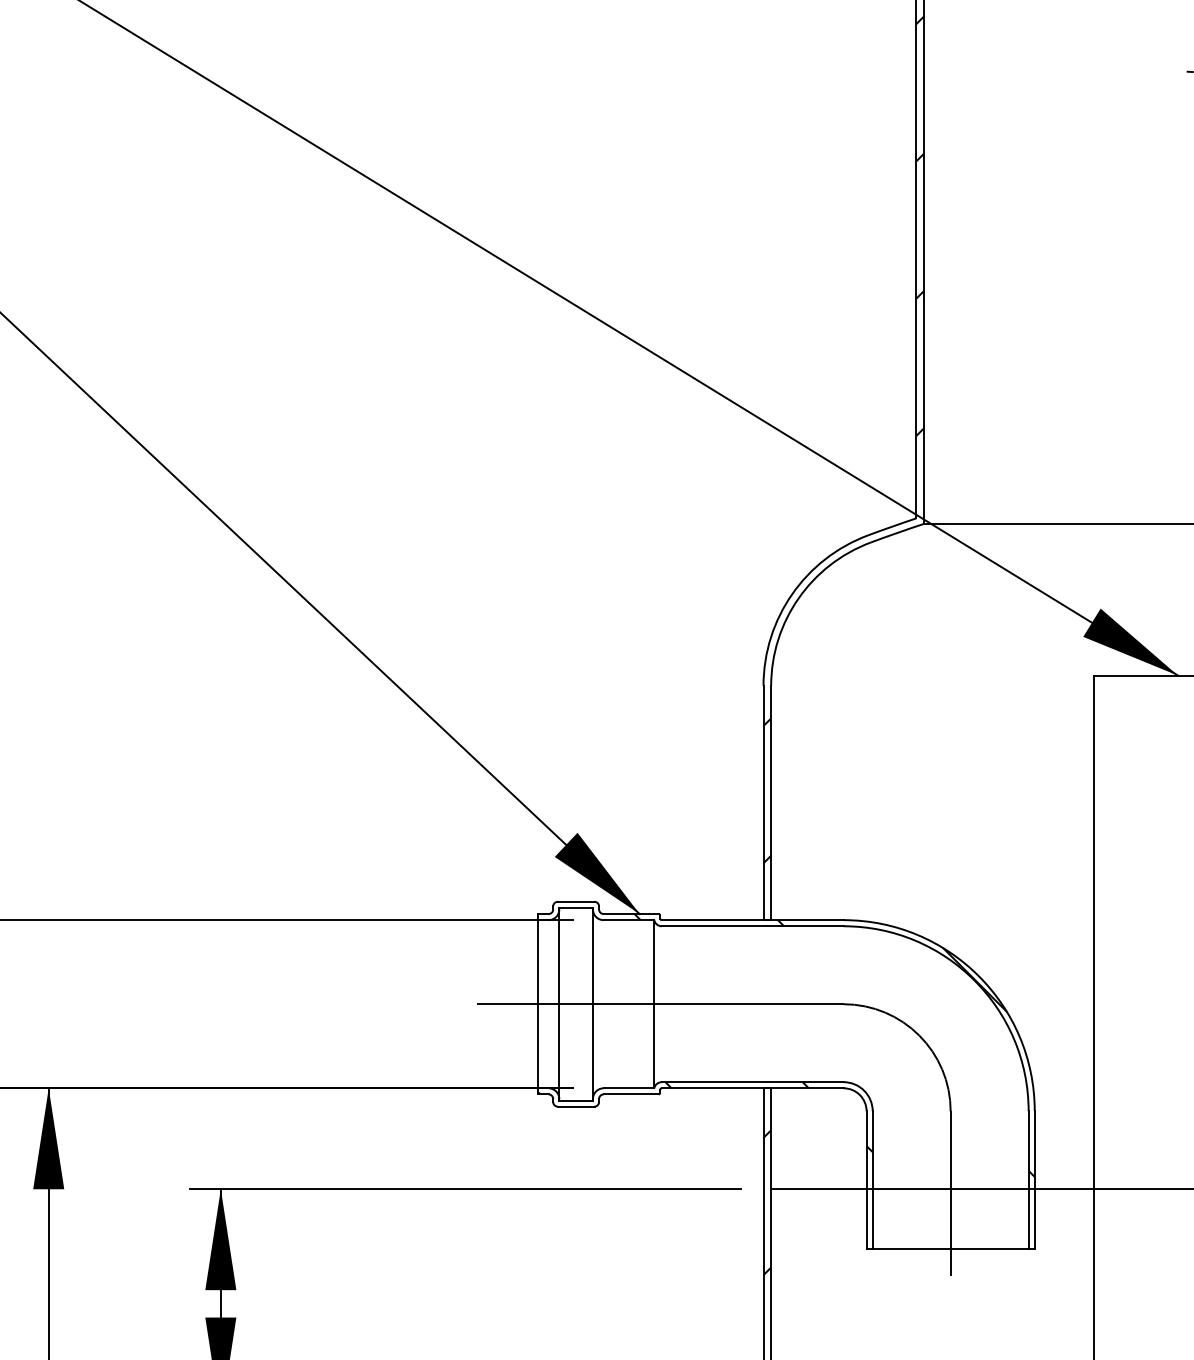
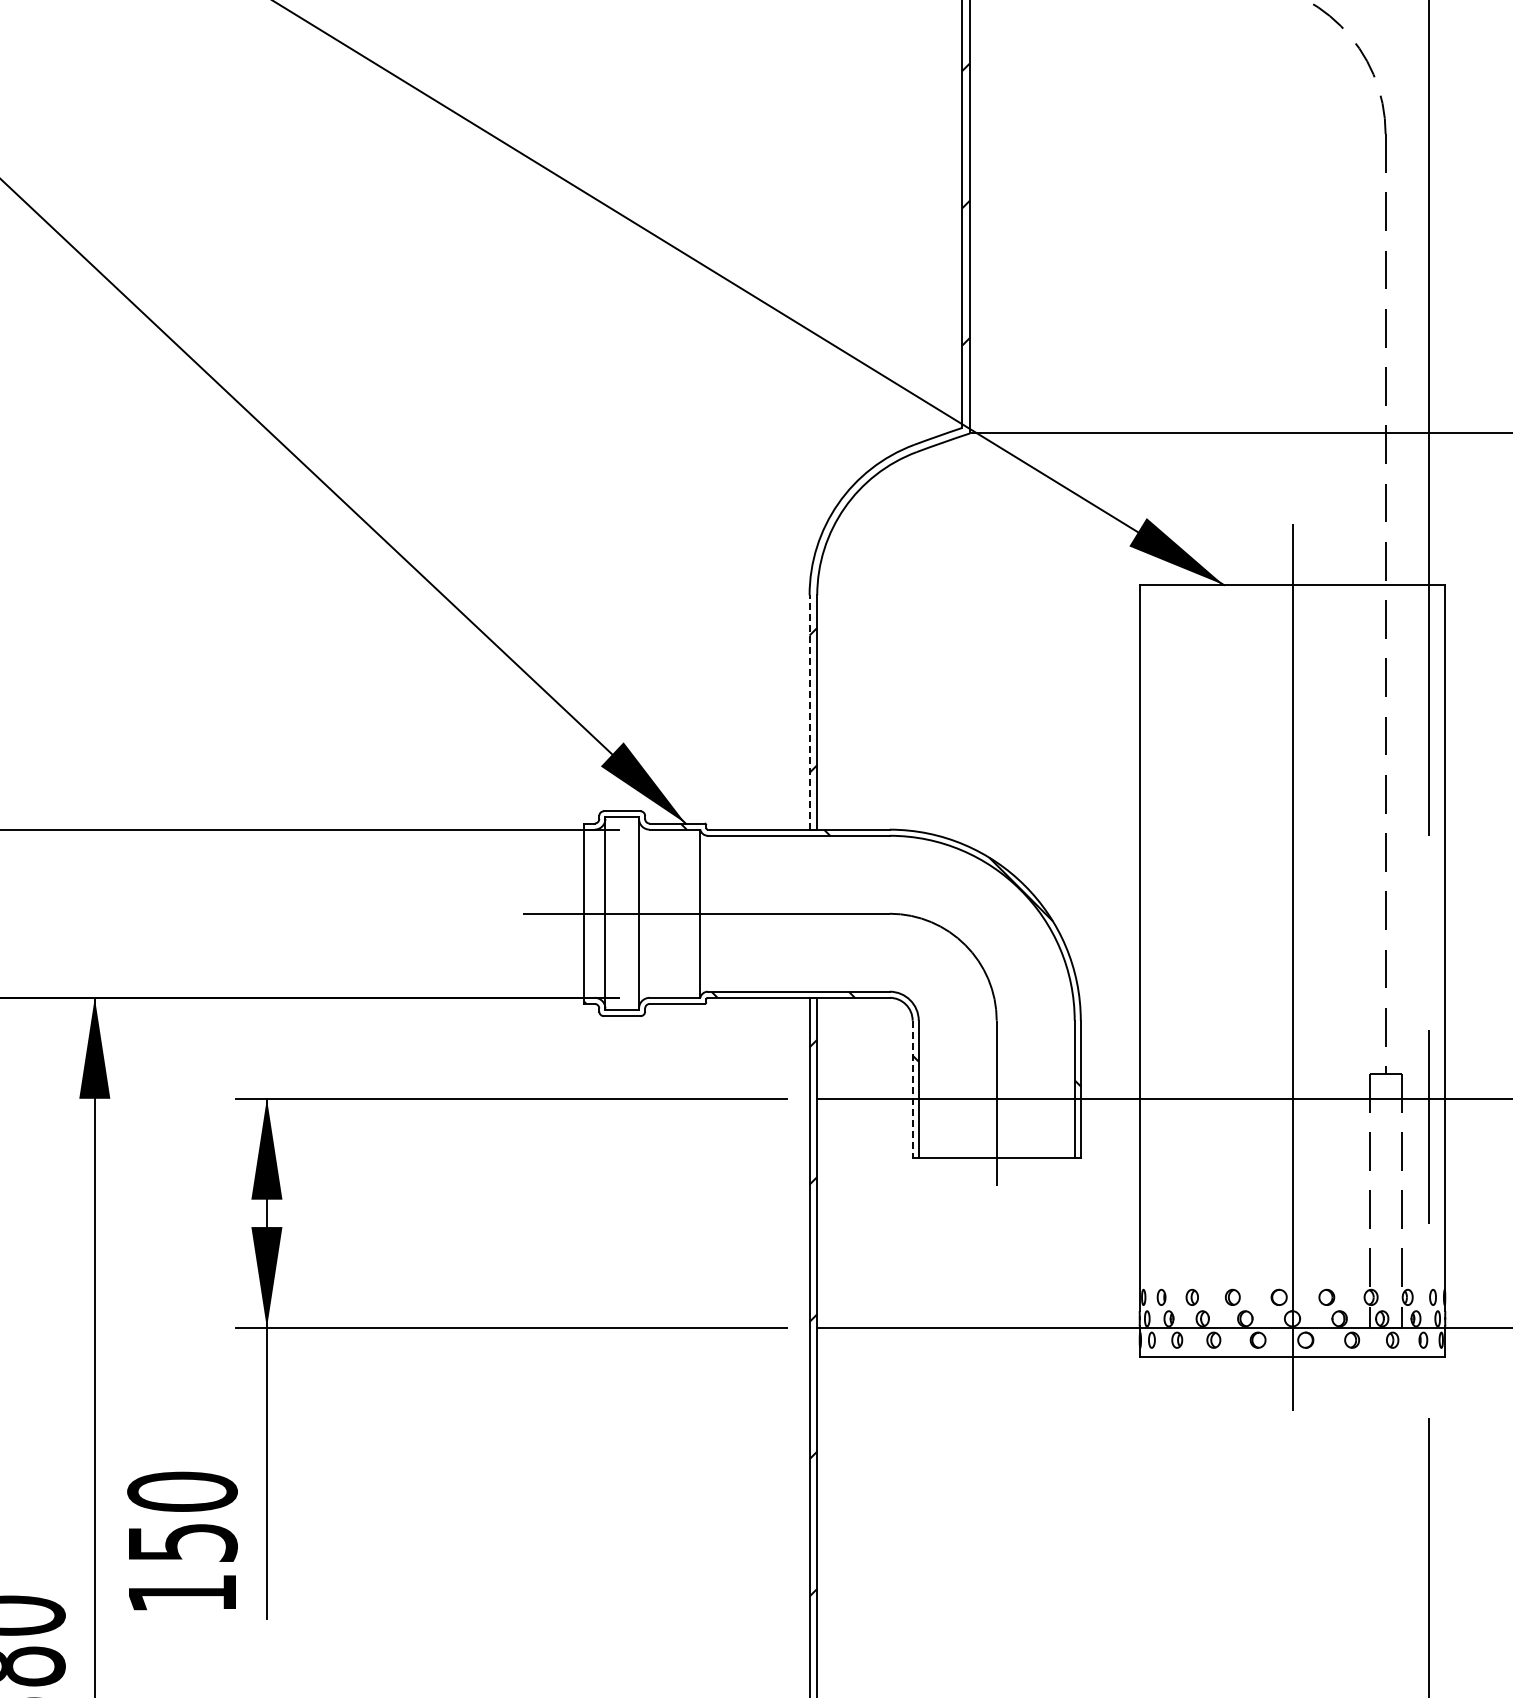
line: (763, 802) -> (809, 712), solid -> dashed
line: (866, 1179) -> (912, 1089), solid -> dashed

